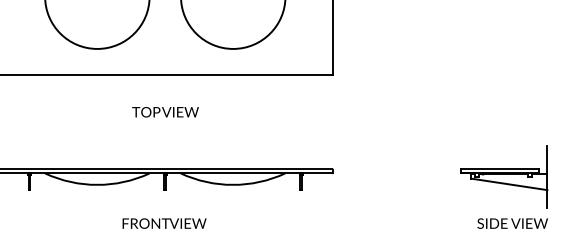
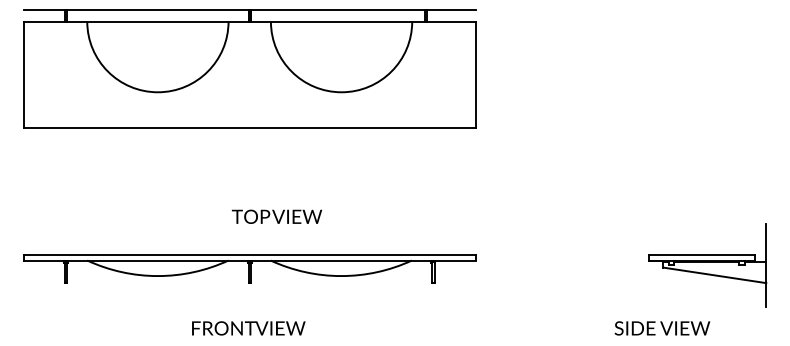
text: (165, 111) -> (276, 216), moved
text: (512, 223) -> (662, 328), moved

